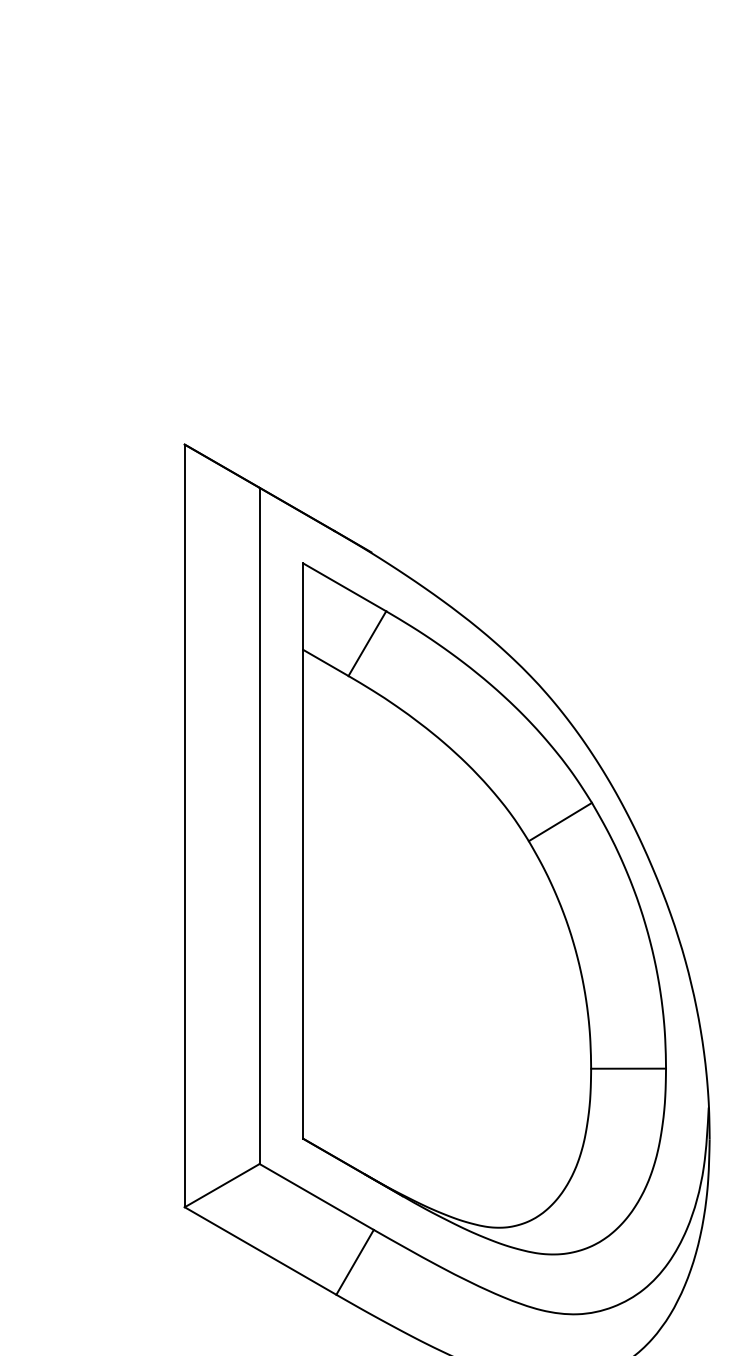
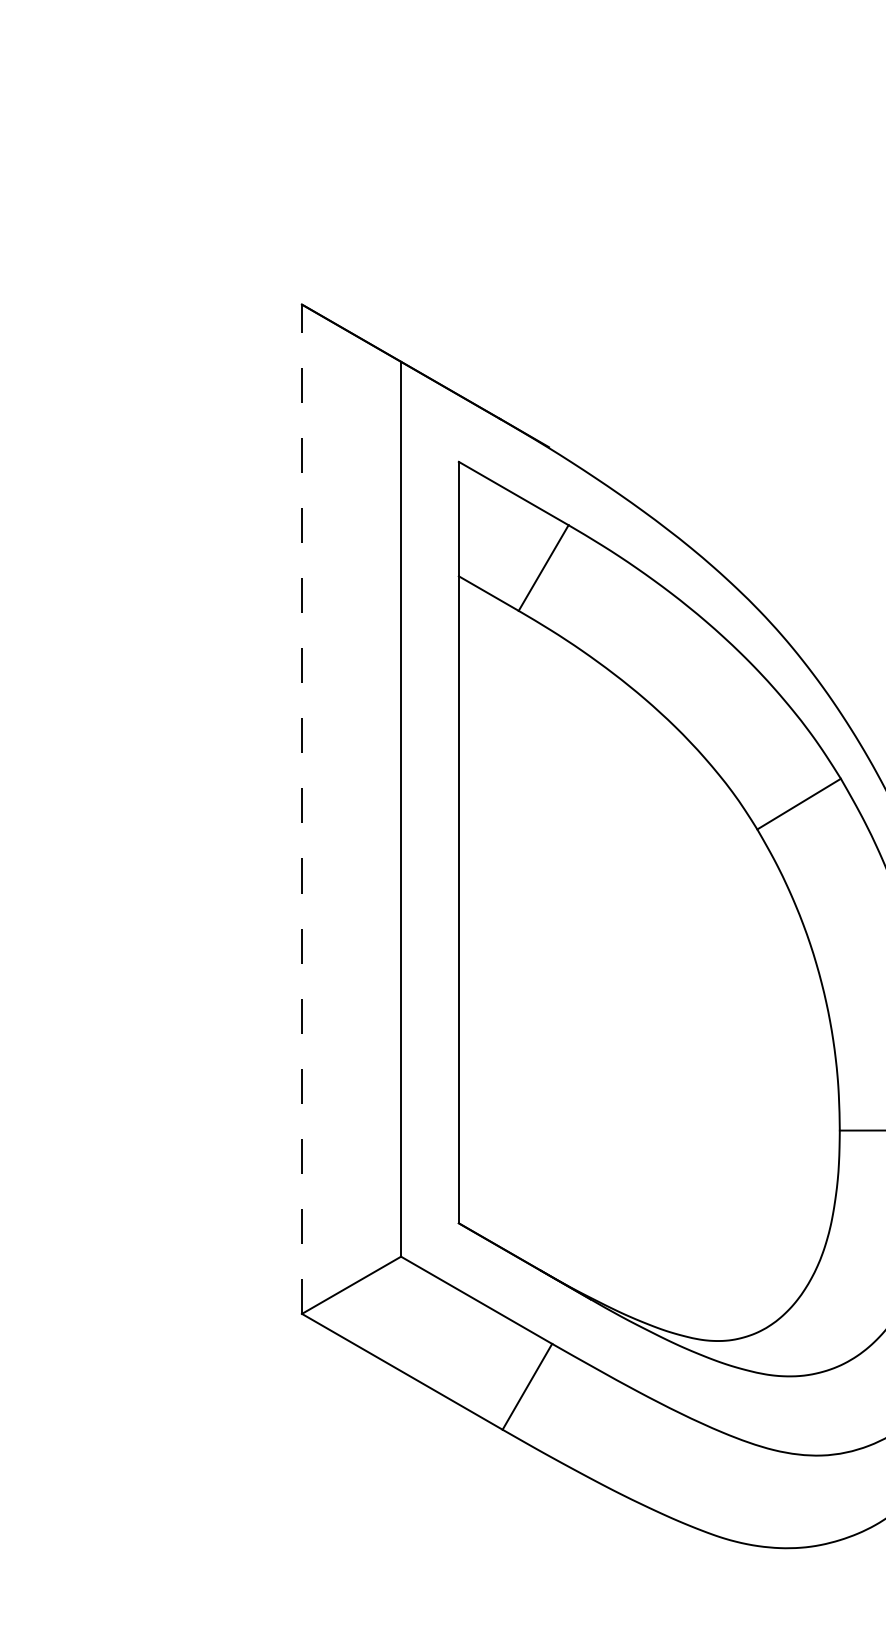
line: (184, 825) -> (301, 808), solid -> dashed

